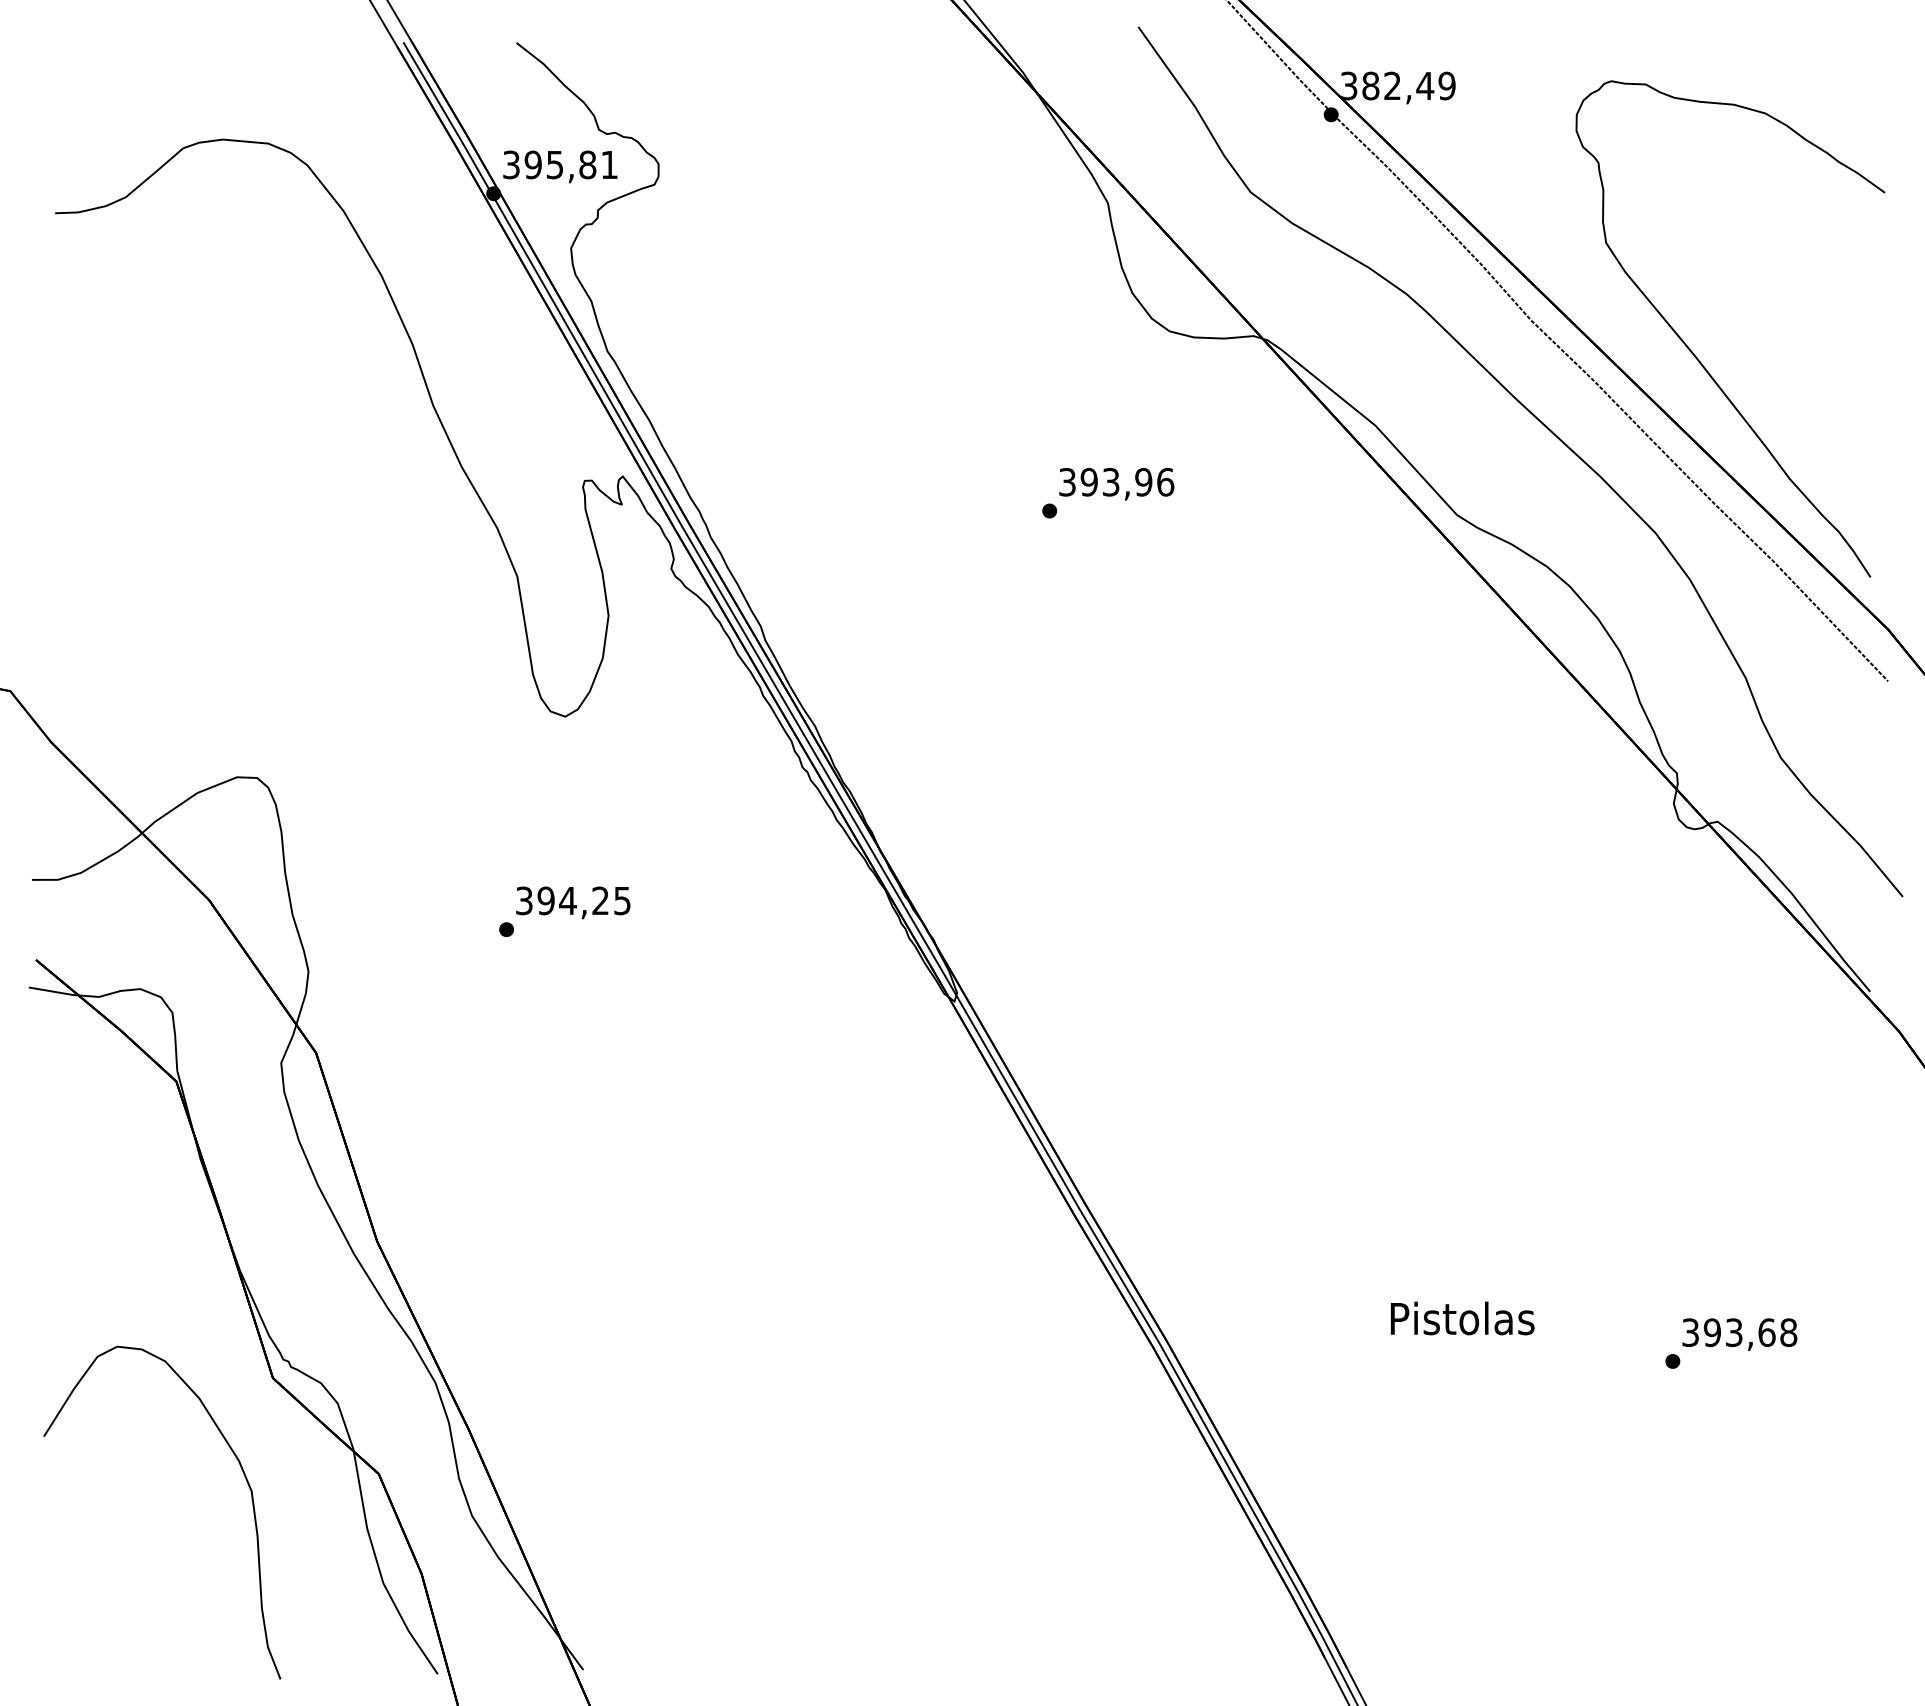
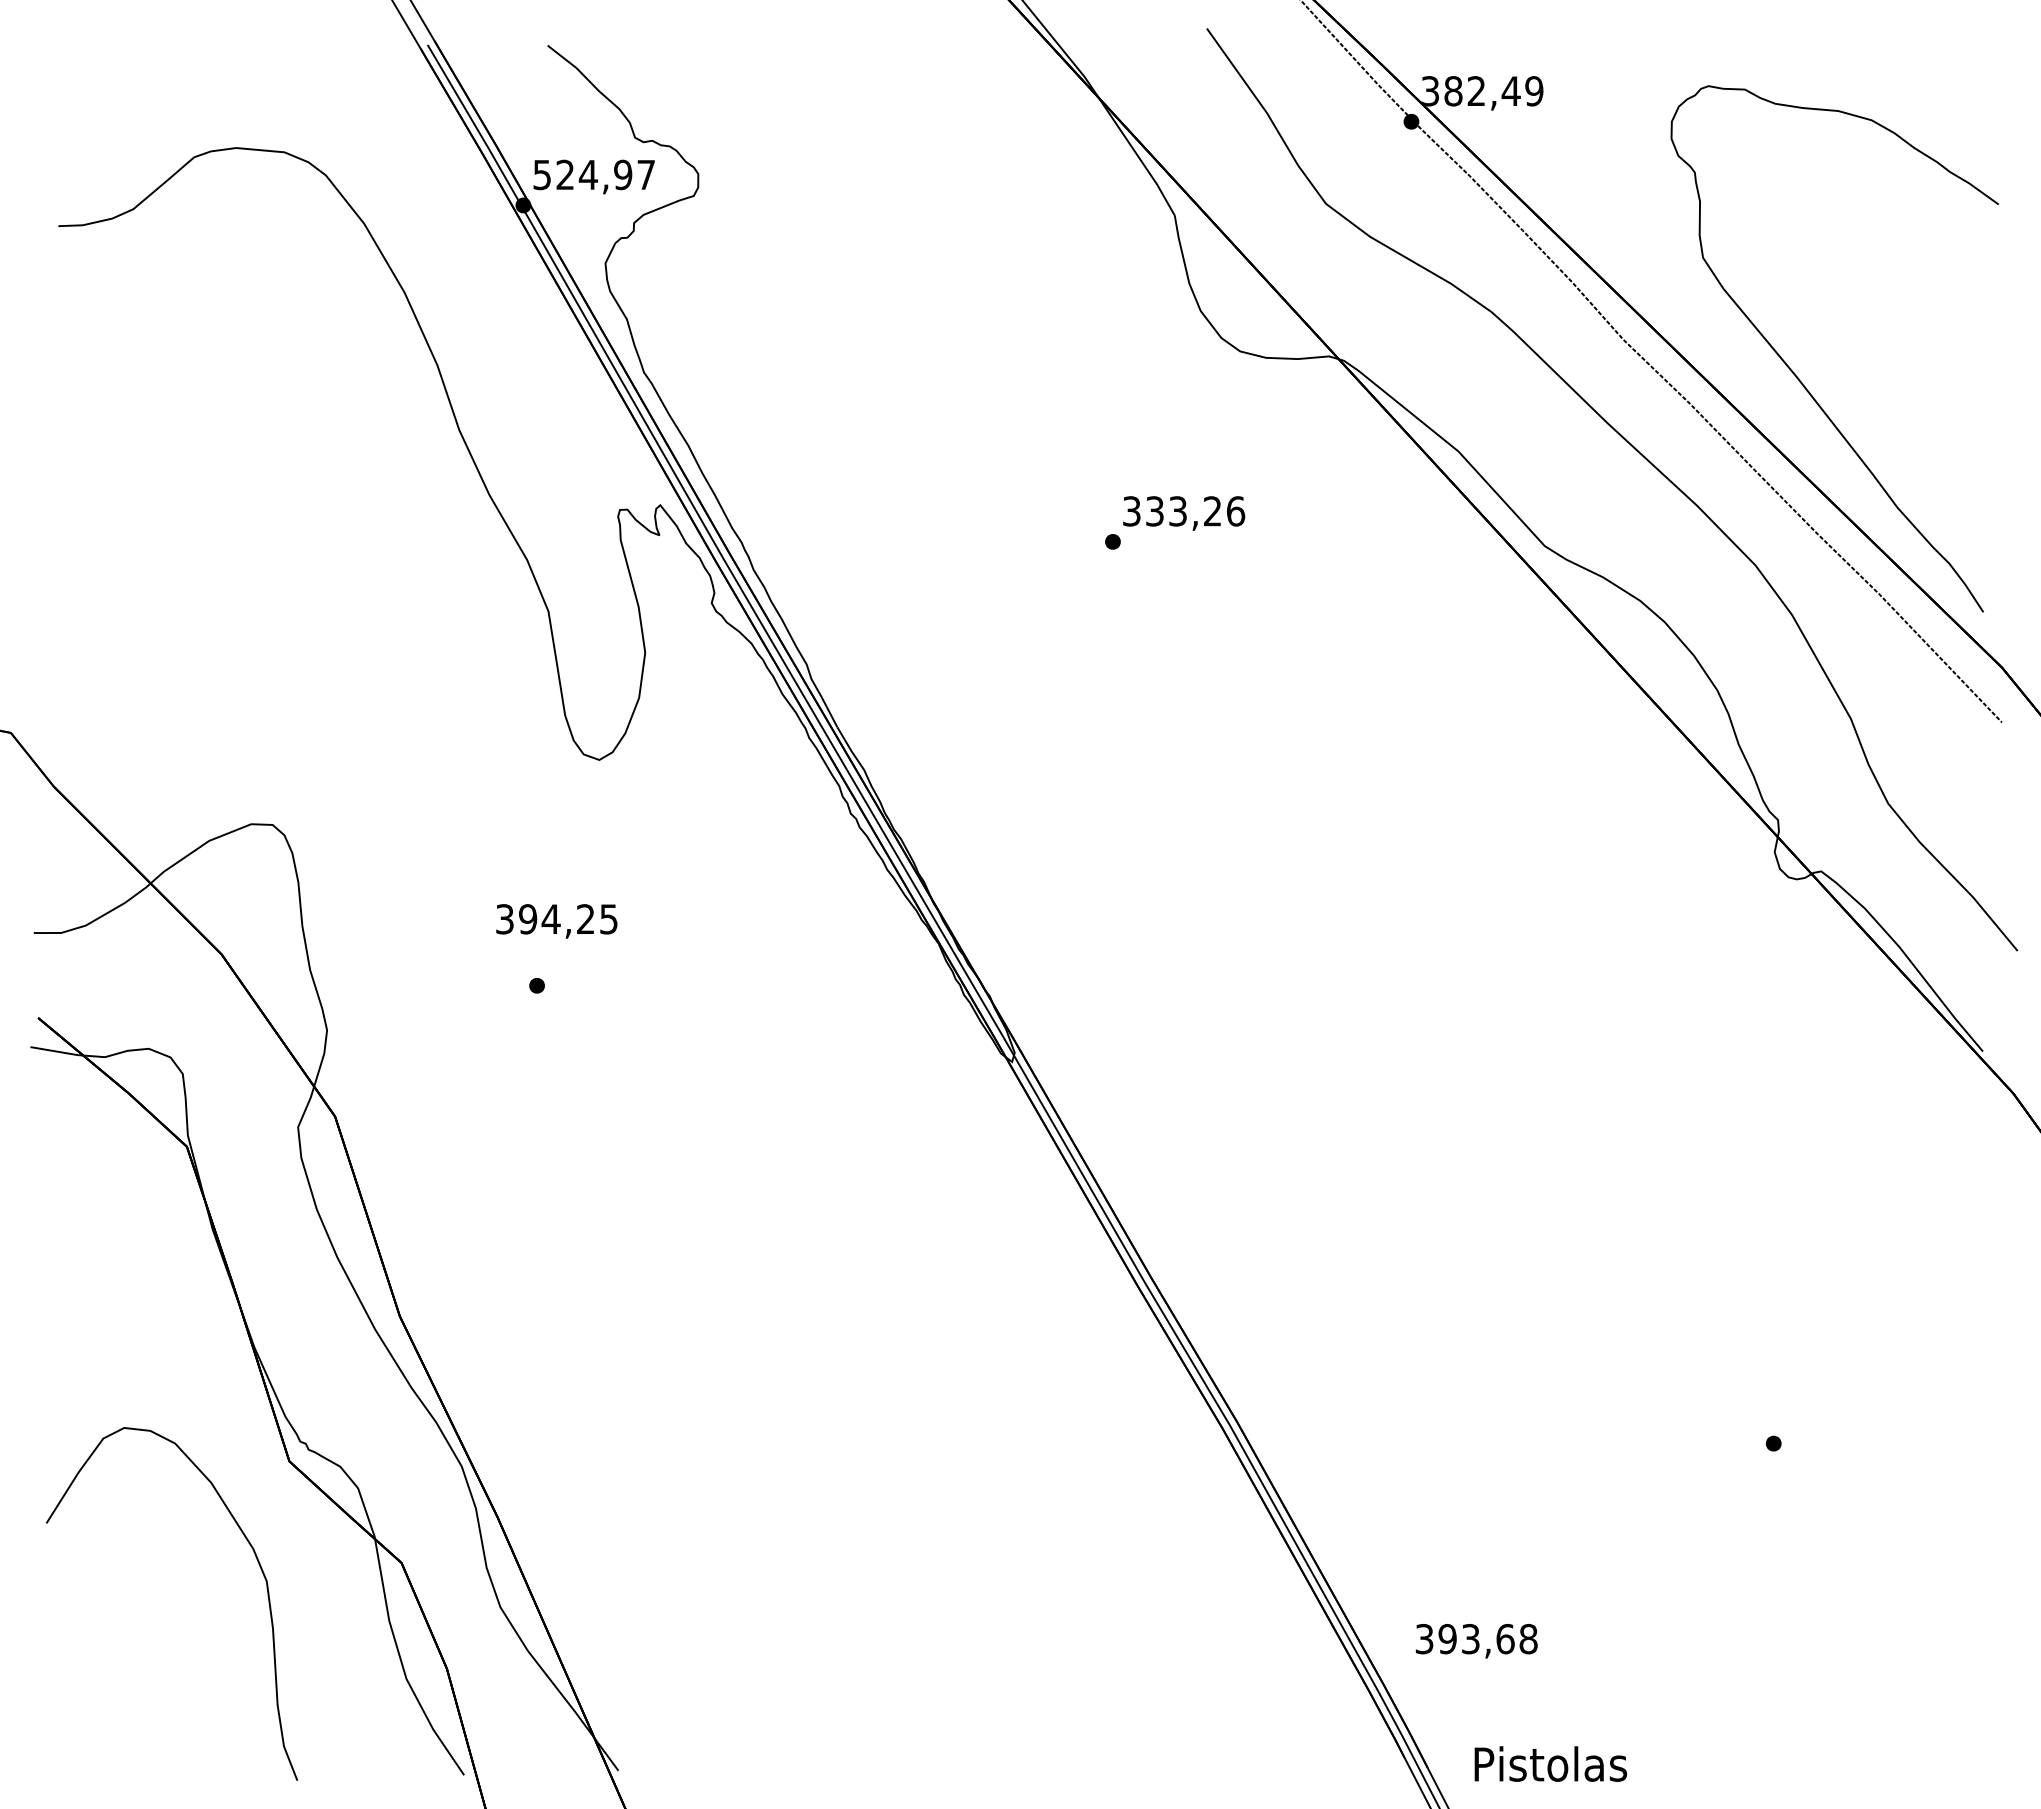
text: (560, 164) -> (594, 174), 395,81 -> 524,97
text: (1116, 482) -> (1183, 511), 393,96 -> 333,26
text: (572, 902) -> (556, 921), moved
text: (1462, 1317) -> (1550, 1763), moved
text: (1739, 1334) -> (1476, 1641), moved

